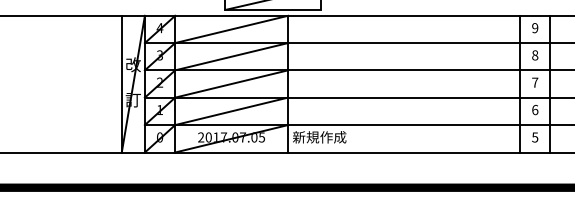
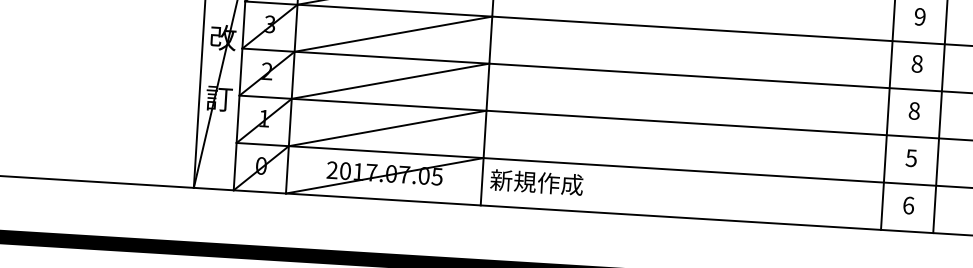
text: (535, 82) -> (914, 110), 7 -> 8
text: (535, 109) -> (912, 157), 6 -> 5
text: (535, 137) -> (909, 205), 5 -> 6

